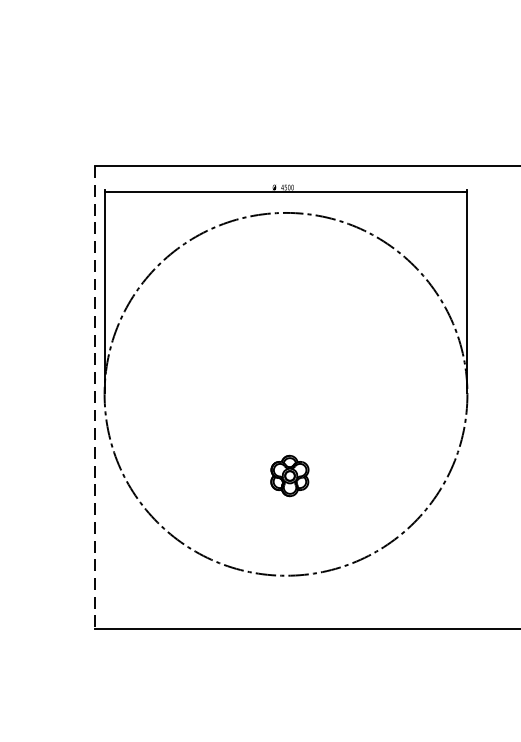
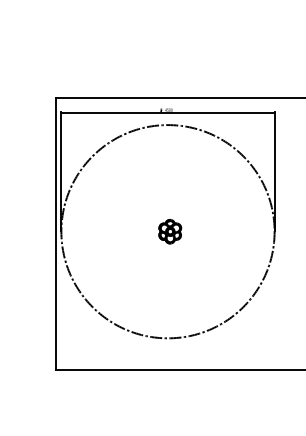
line: (94, 397) -> (55, 233), dashed -> solid
part: (290, 475) -> (170, 231), moved

